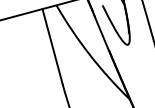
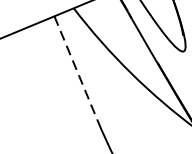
line: (52, 46) -> (75, 68), solid -> dashed

